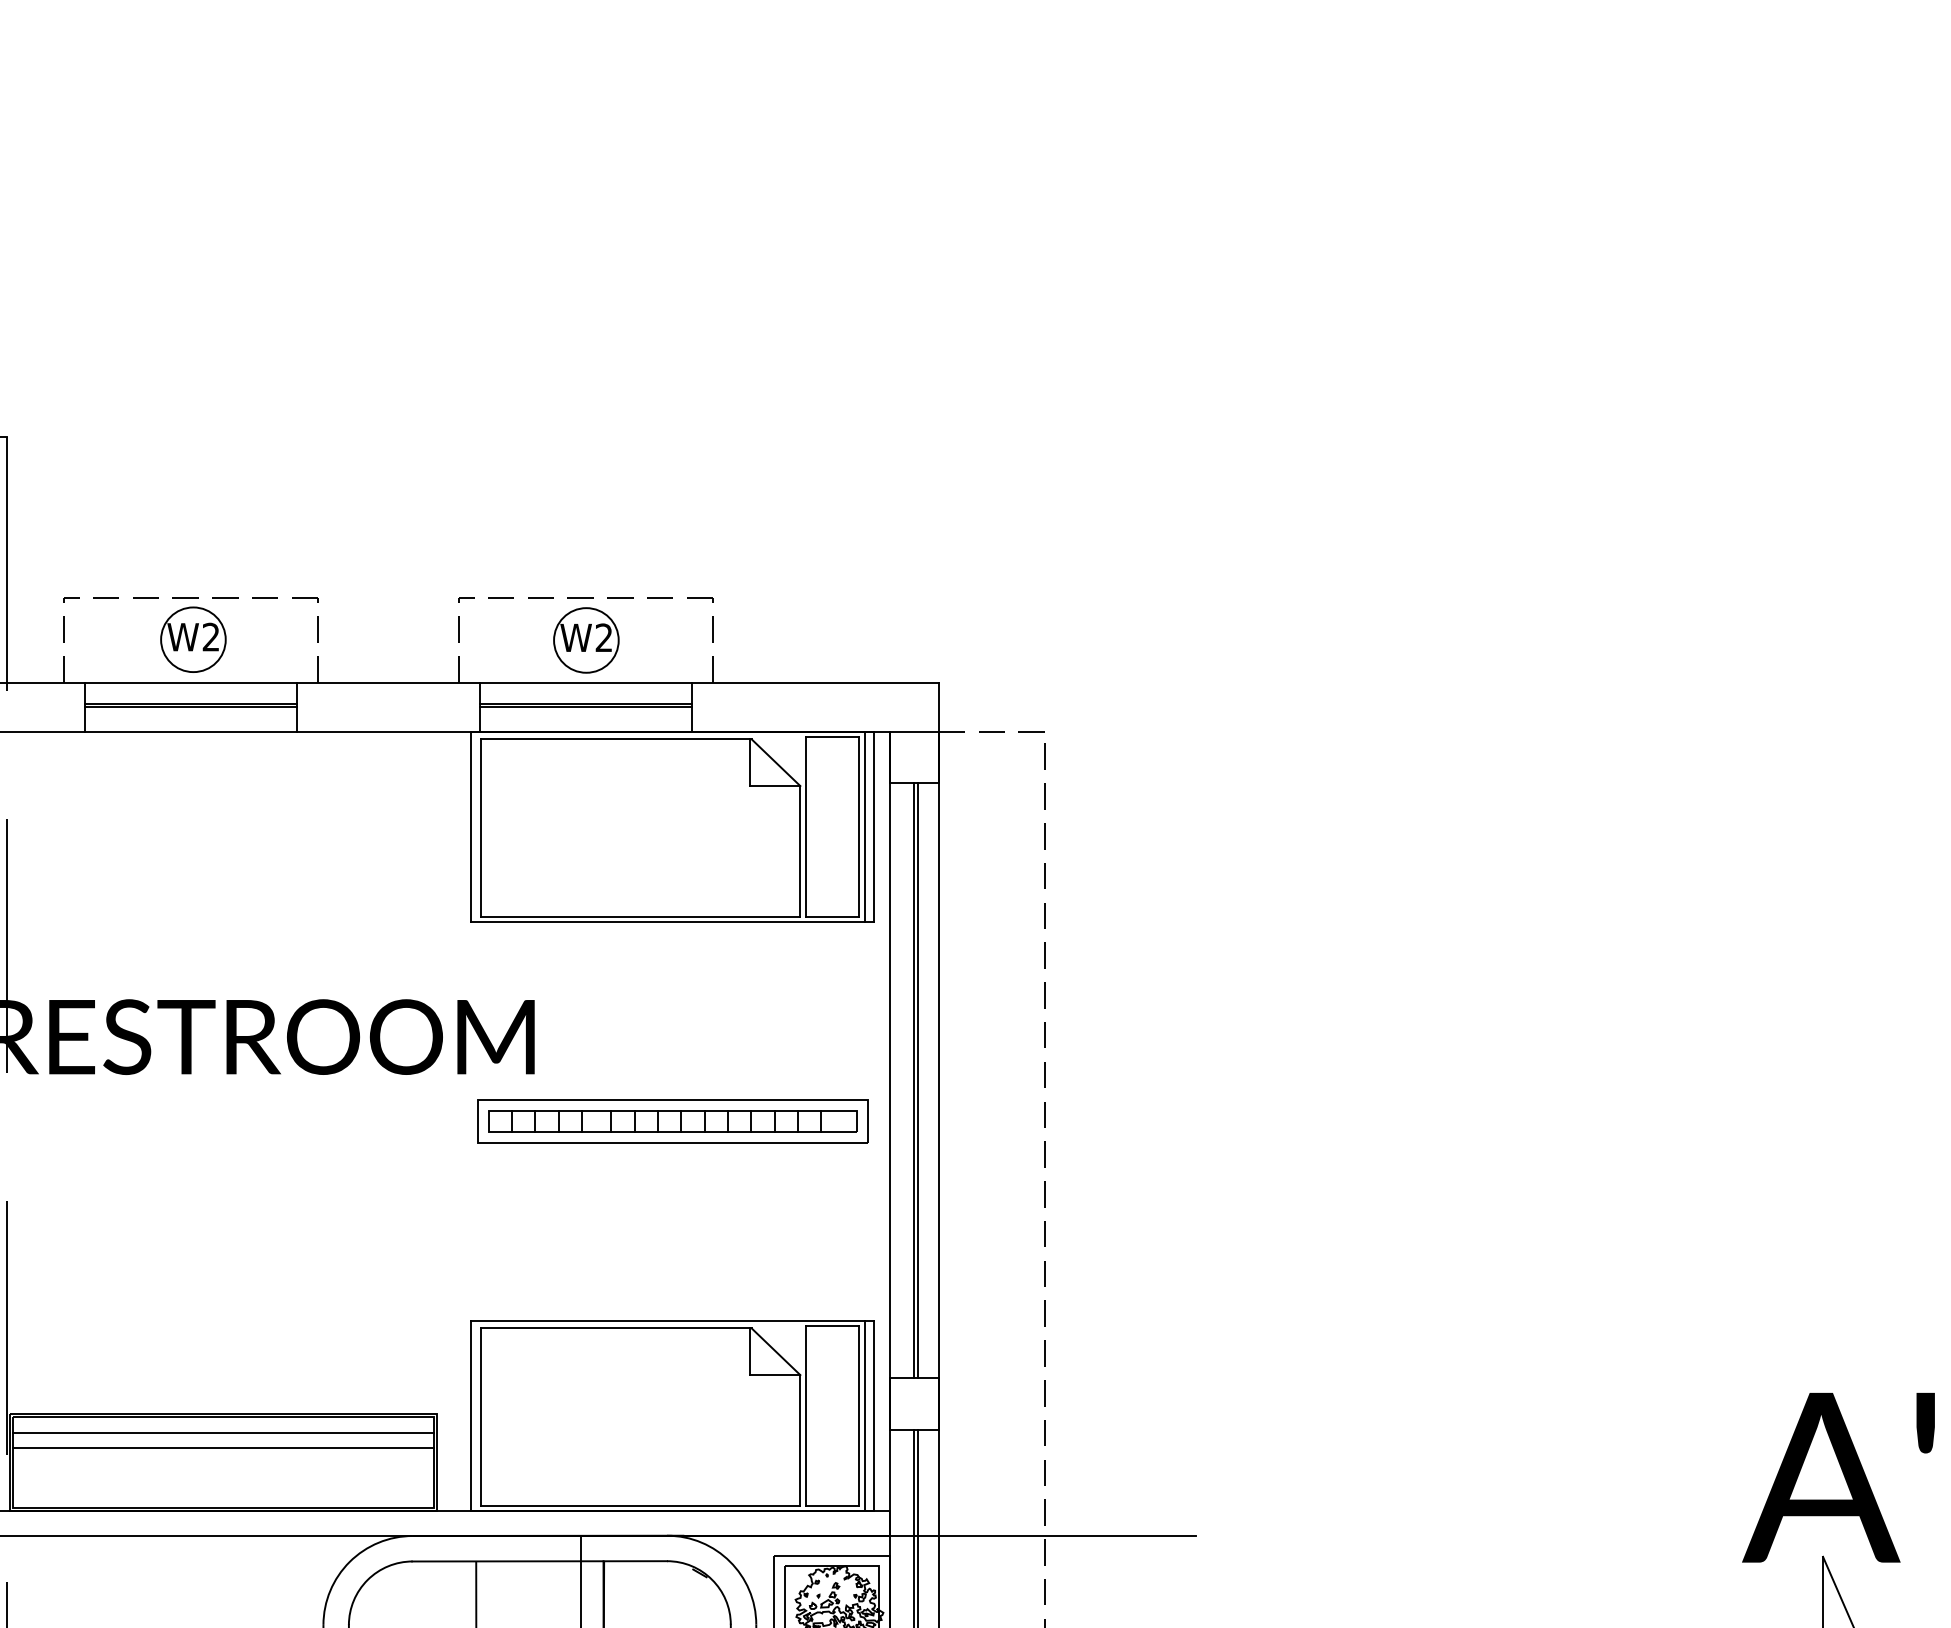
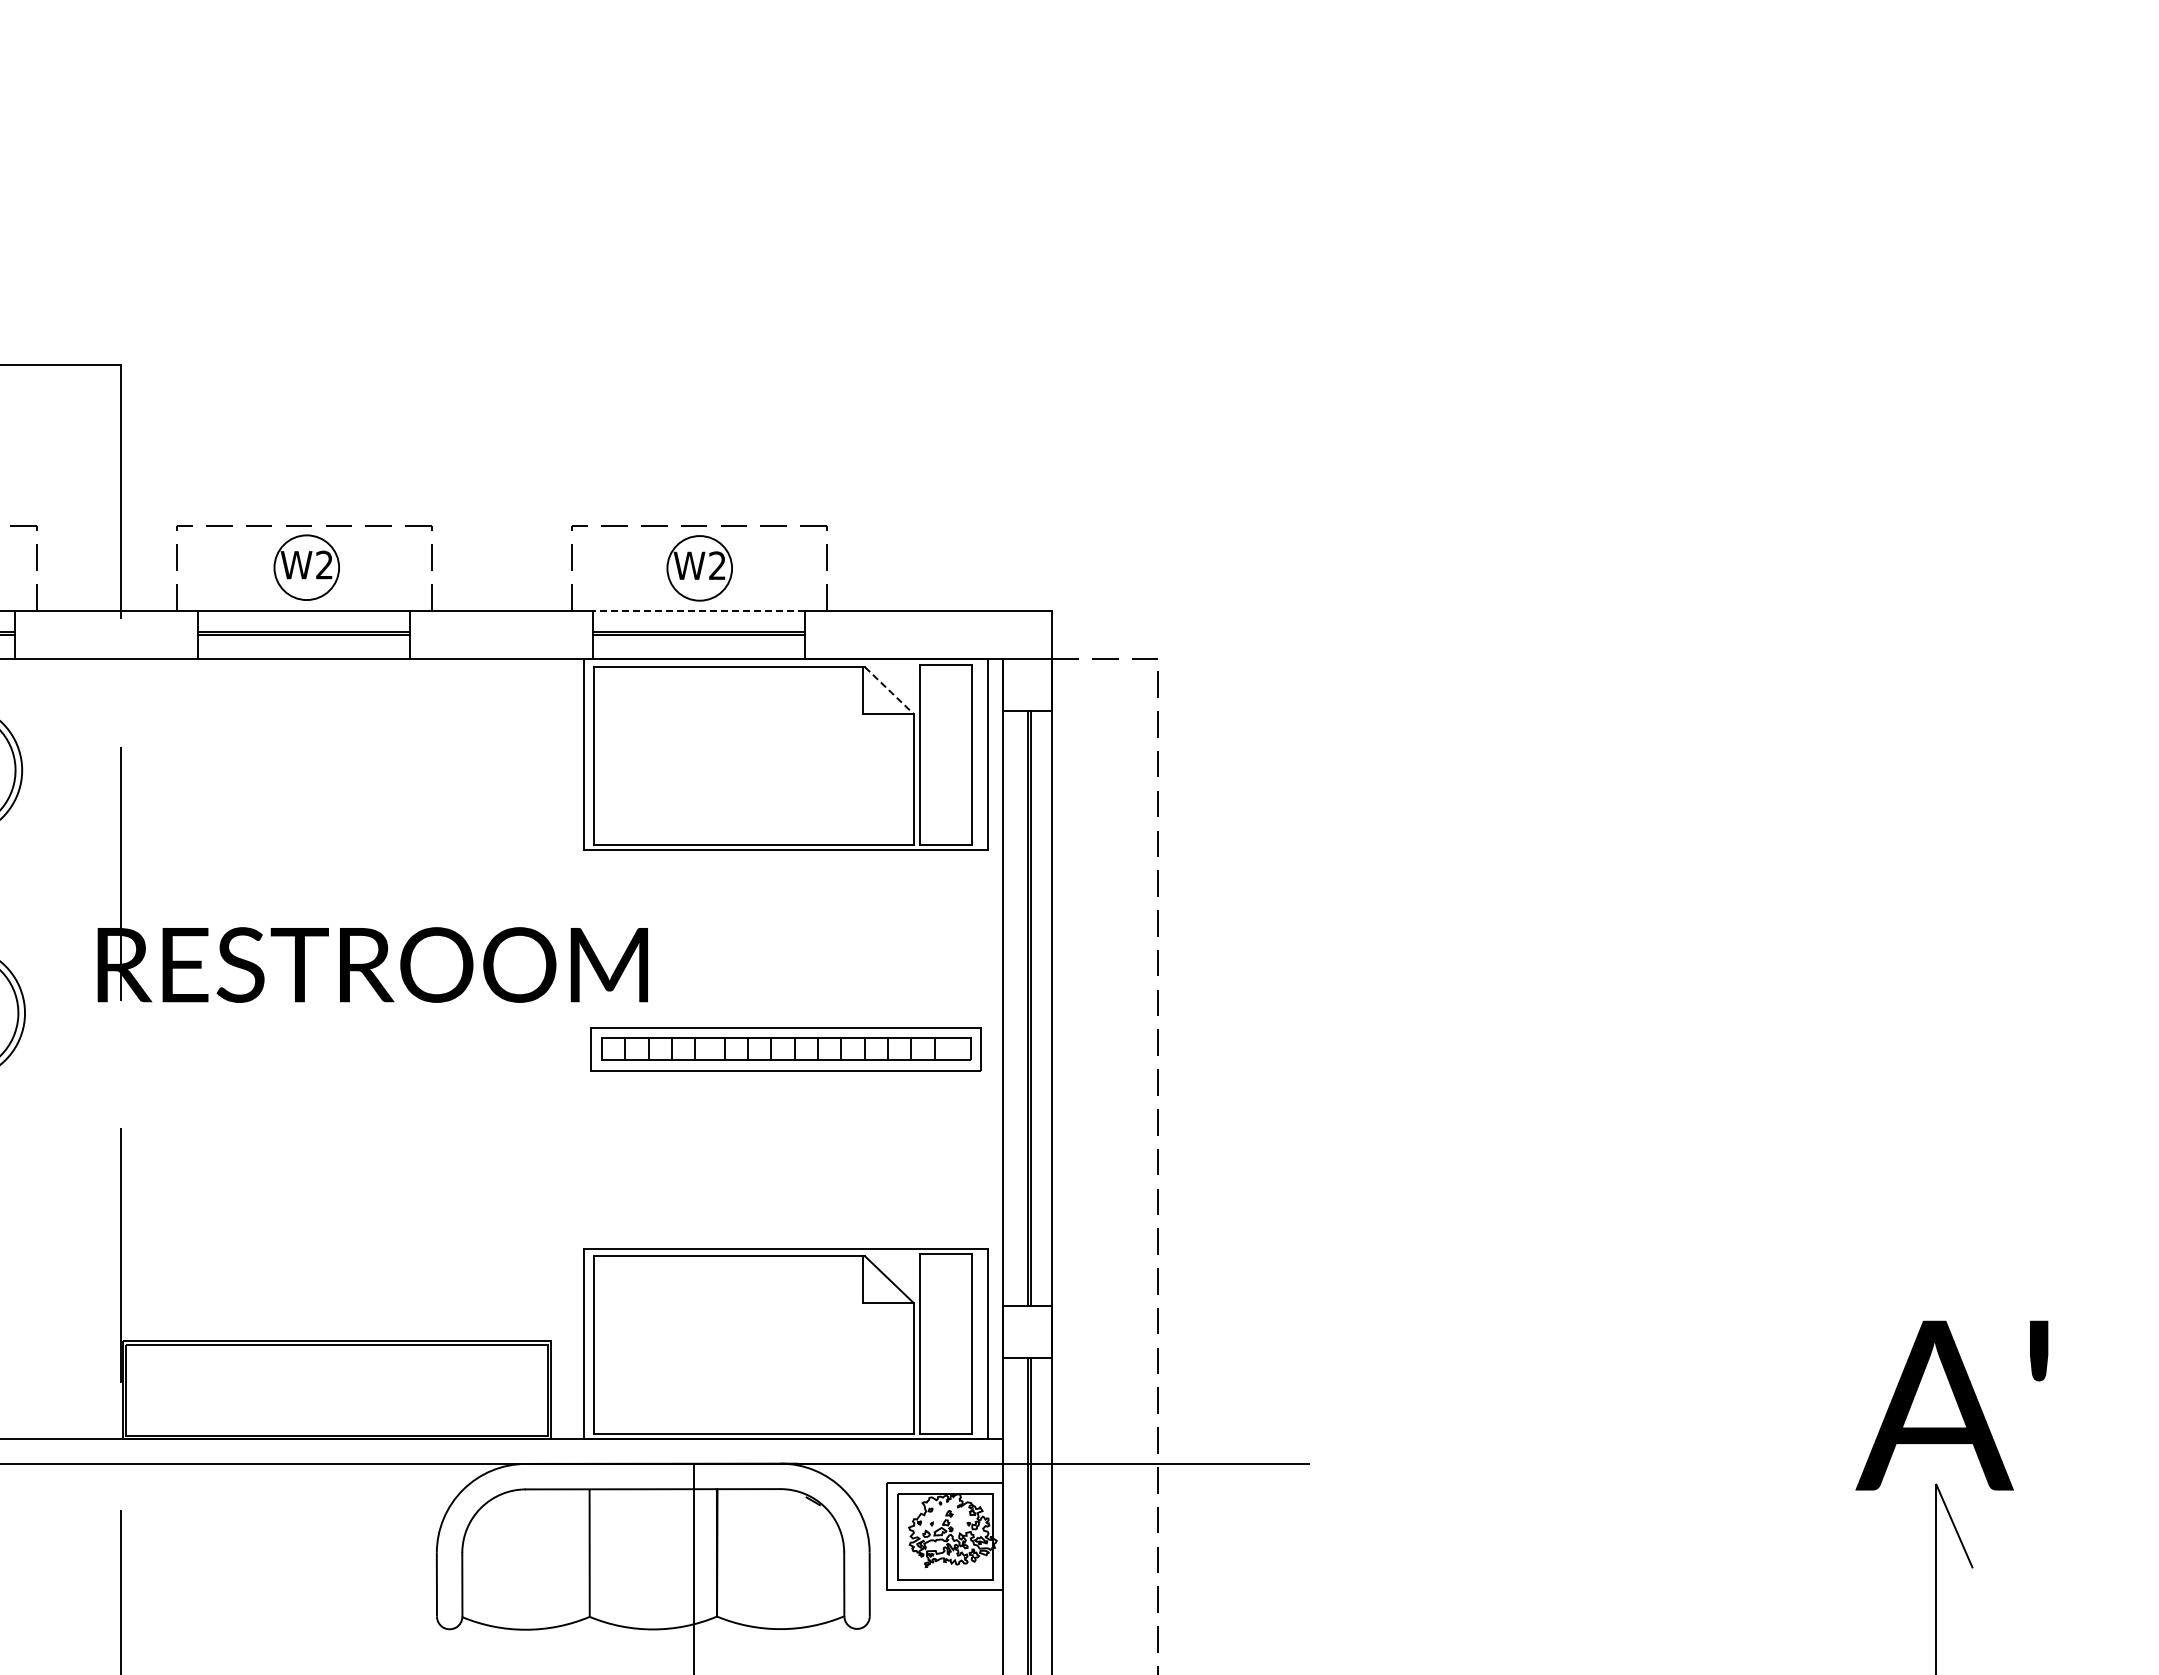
line: (585, 682) -> (698, 610), solid -> dashed
line: (776, 762) -> (889, 690), solid -> dashed
line: (864, 826) -> (977, 754), removed
line: (864, 1415) -> (977, 1343), removed
line: (223, 1432) -> (336, 1360), removed
line: (223, 1447) -> (336, 1375), removed

